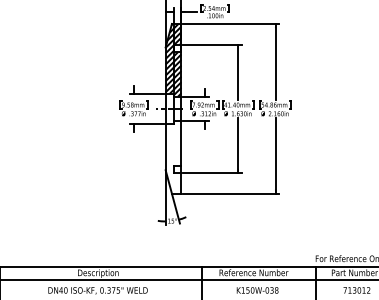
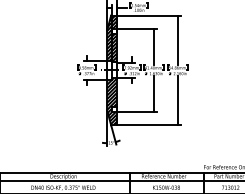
hatch: (174, 156) -> (112, 101), added

